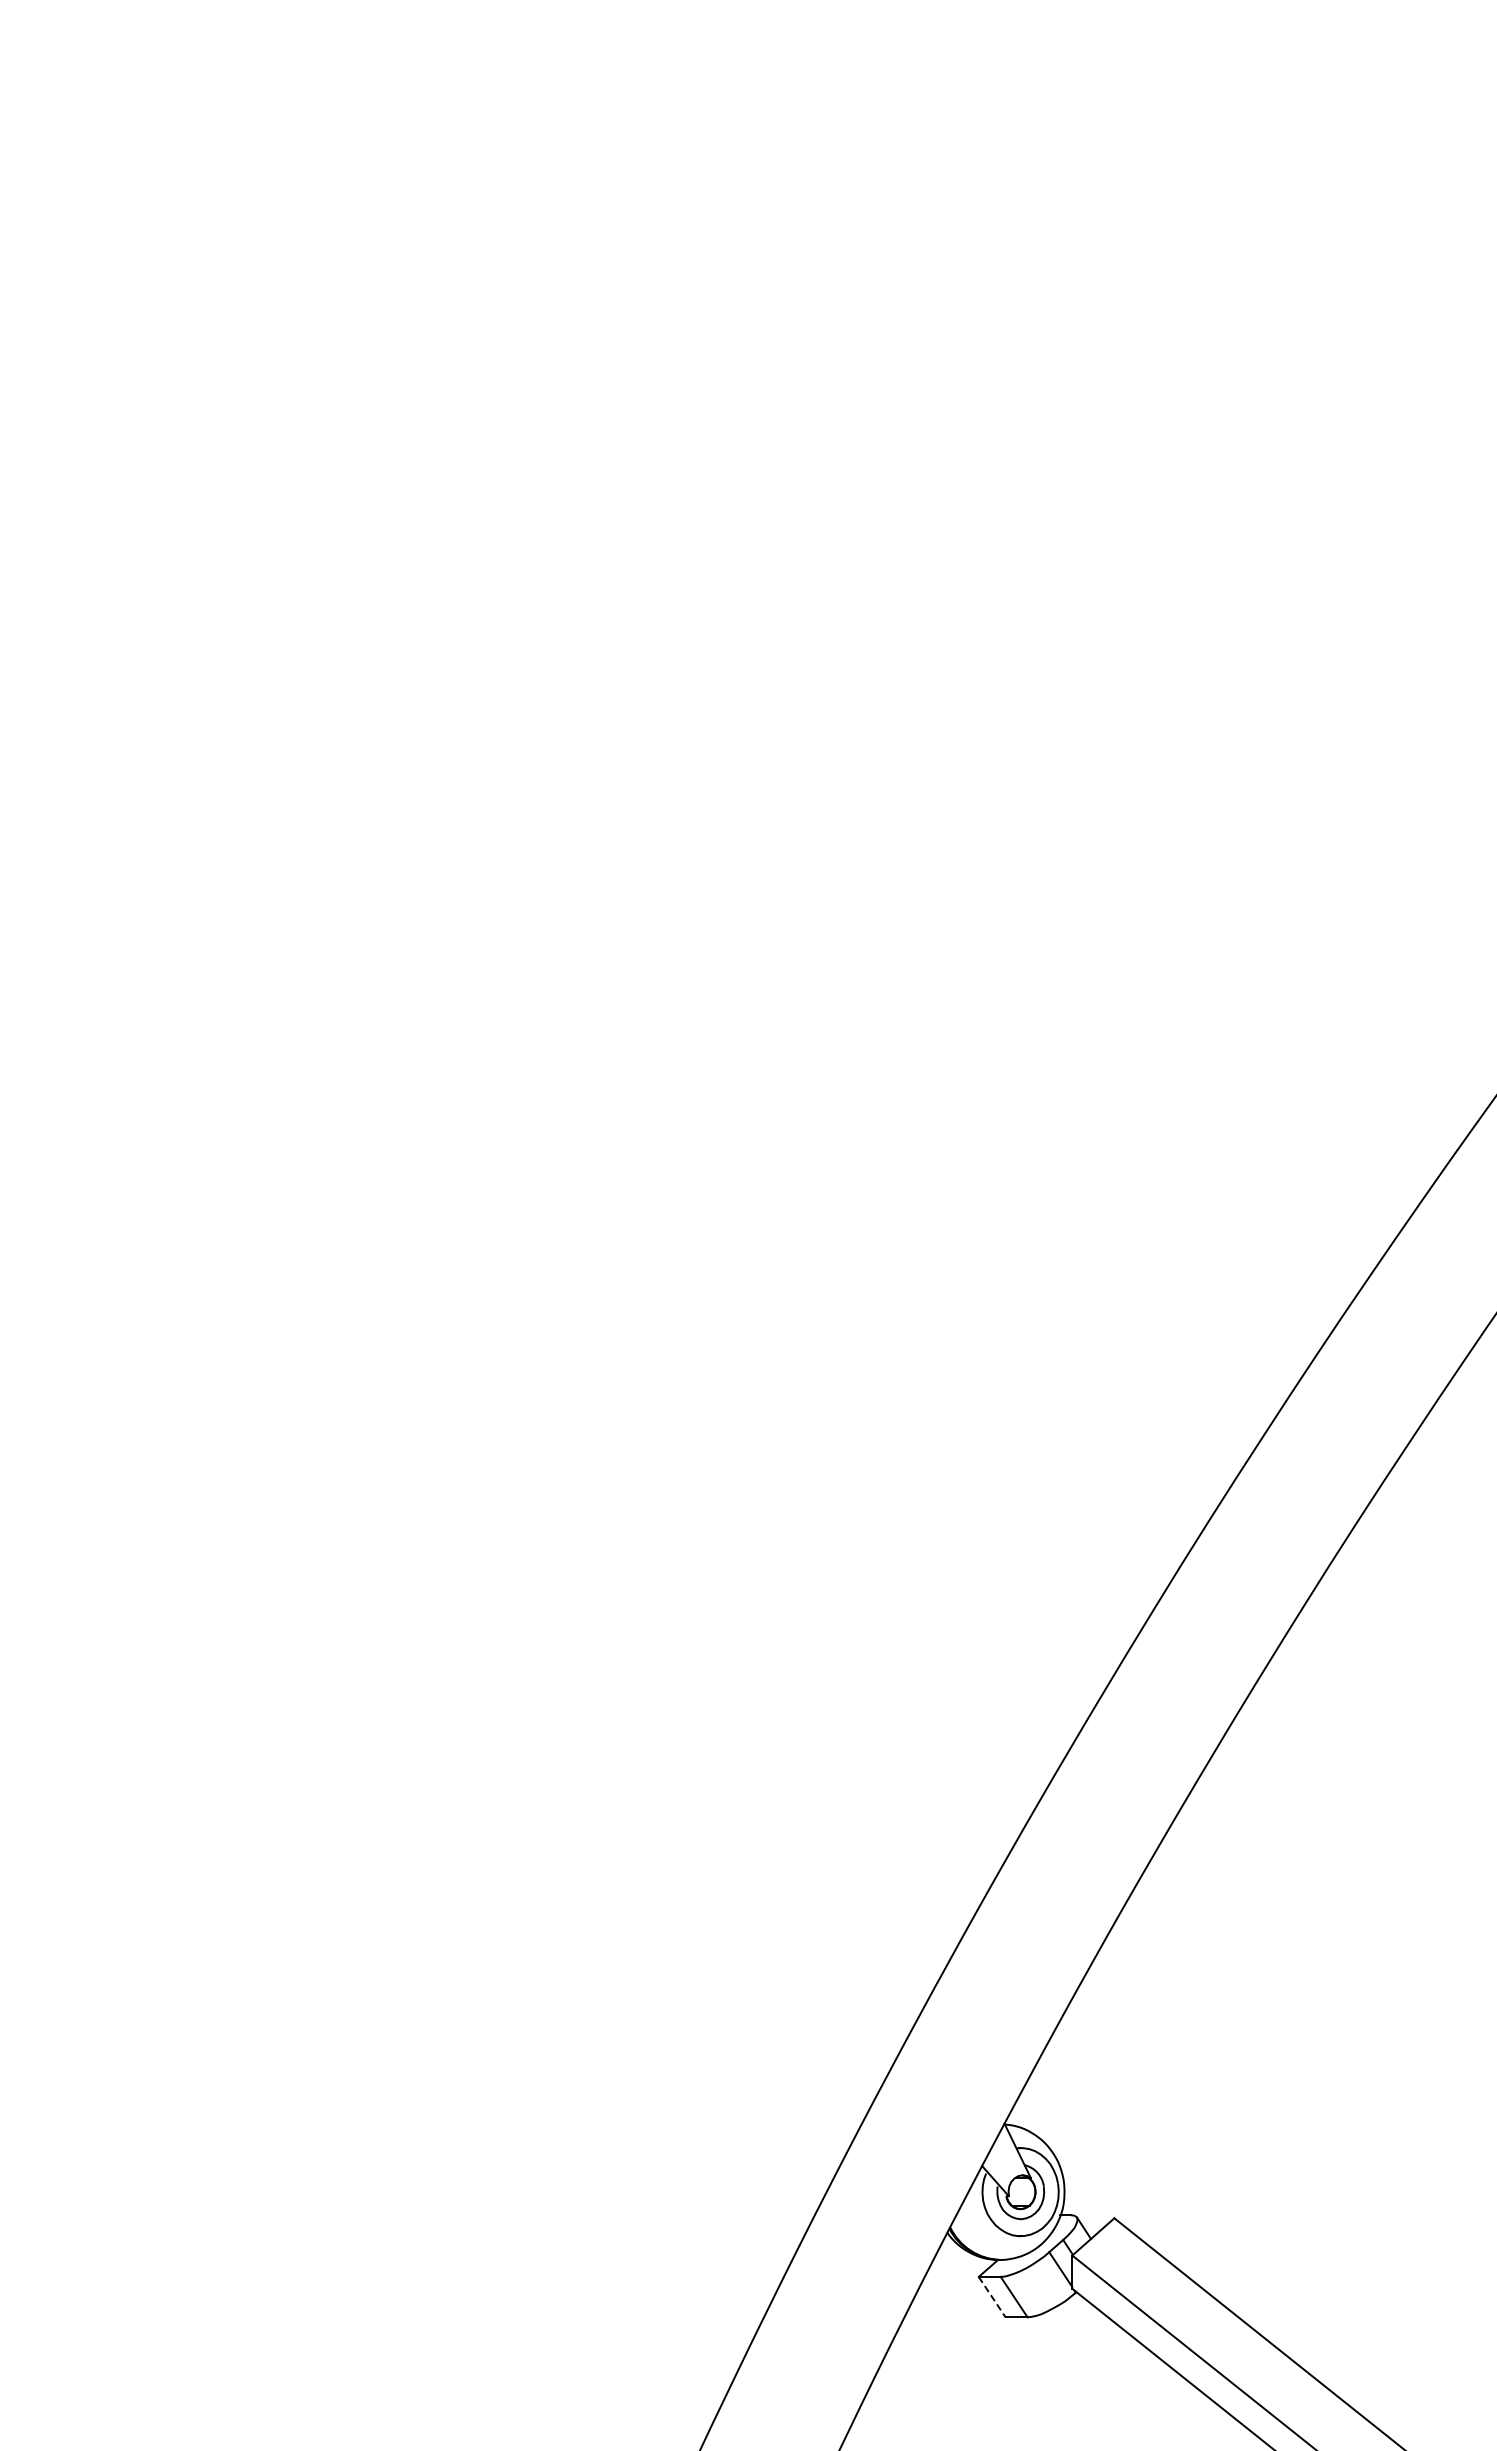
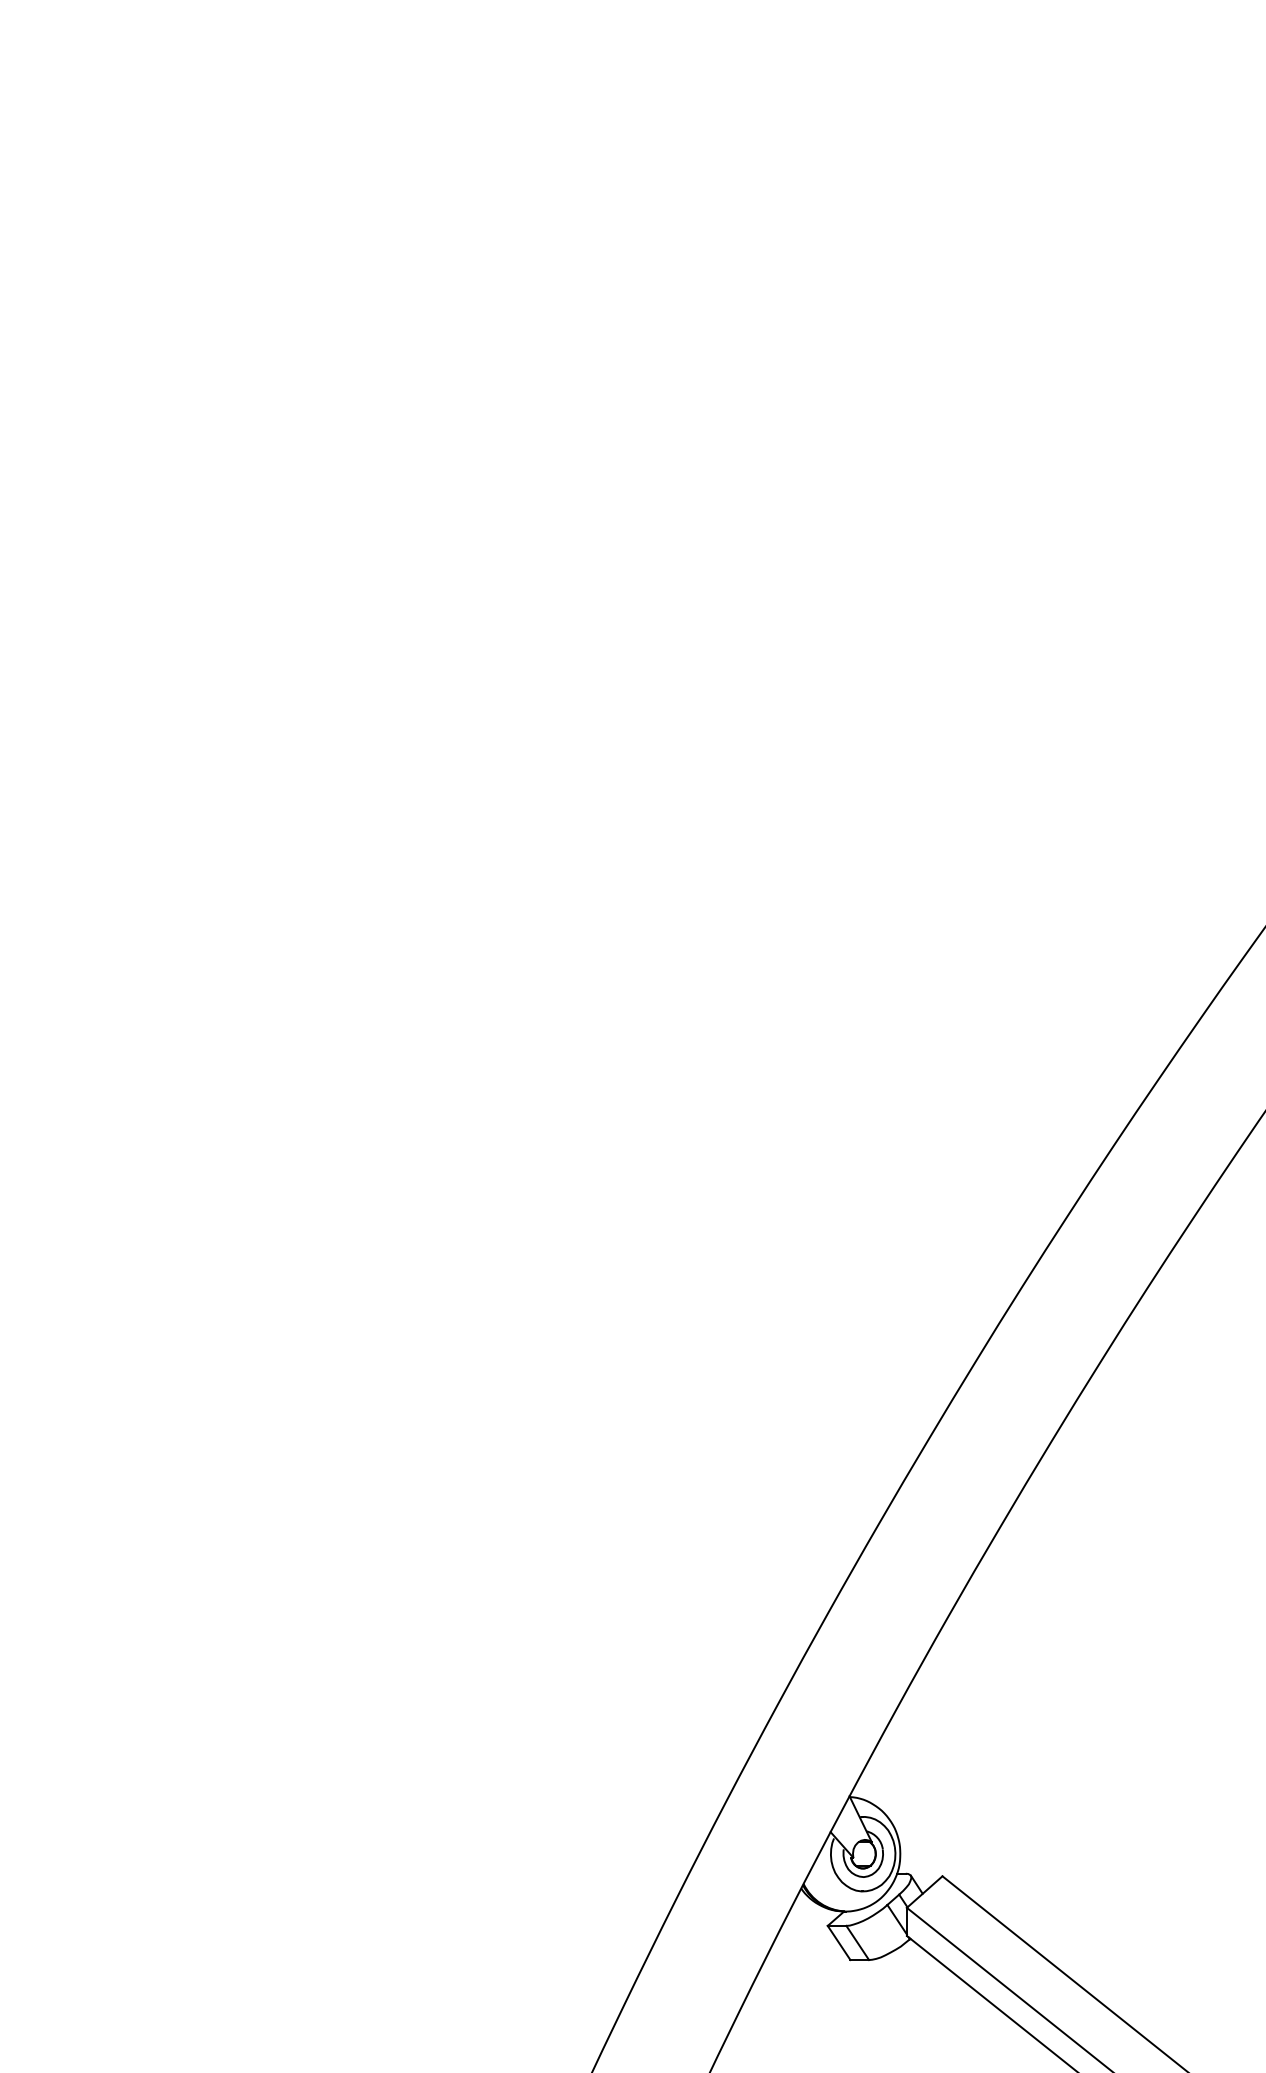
line: (992, 2297) -> (839, 1943), dashed -> solid

